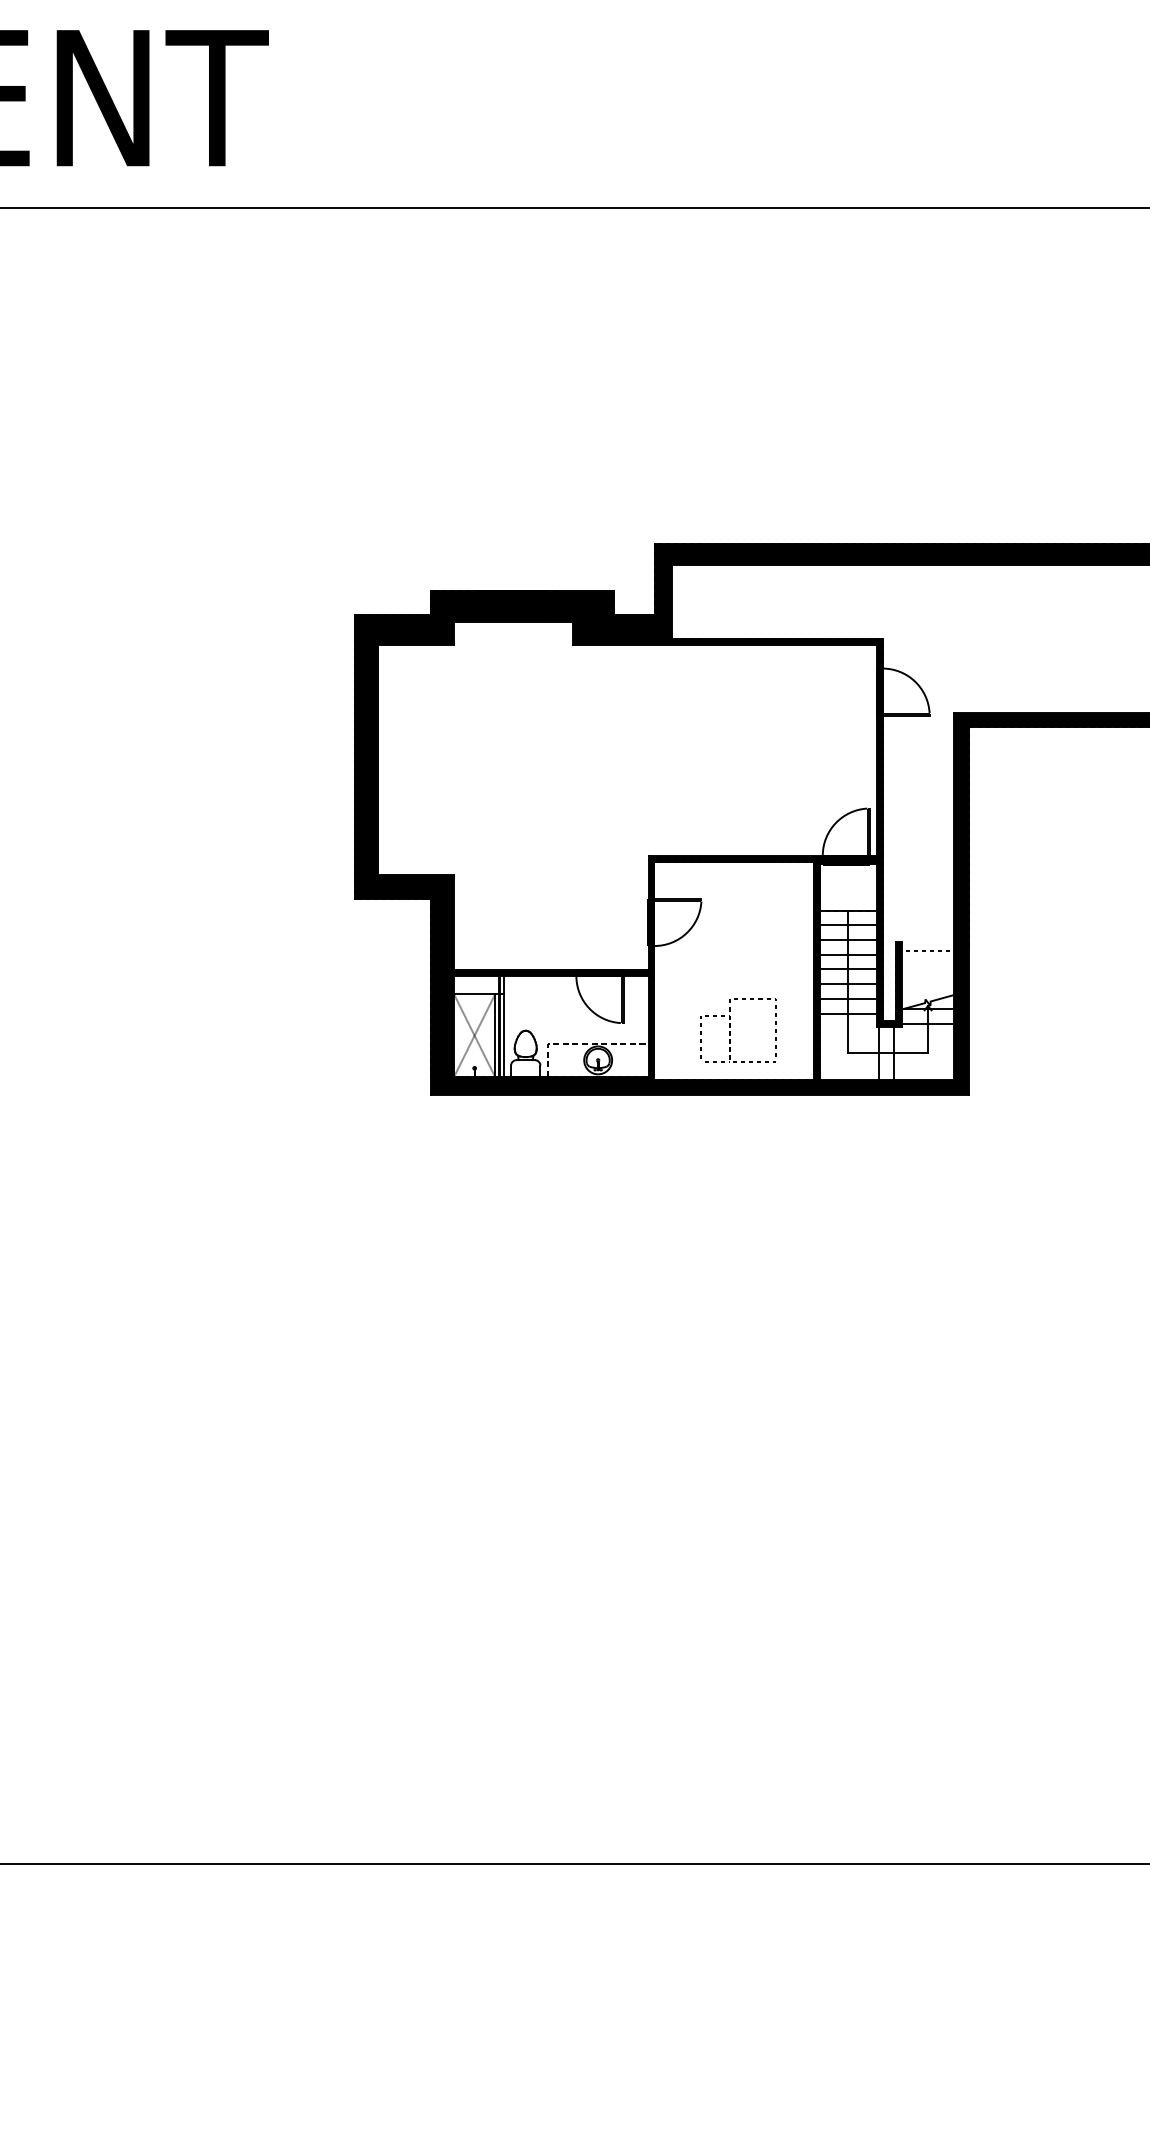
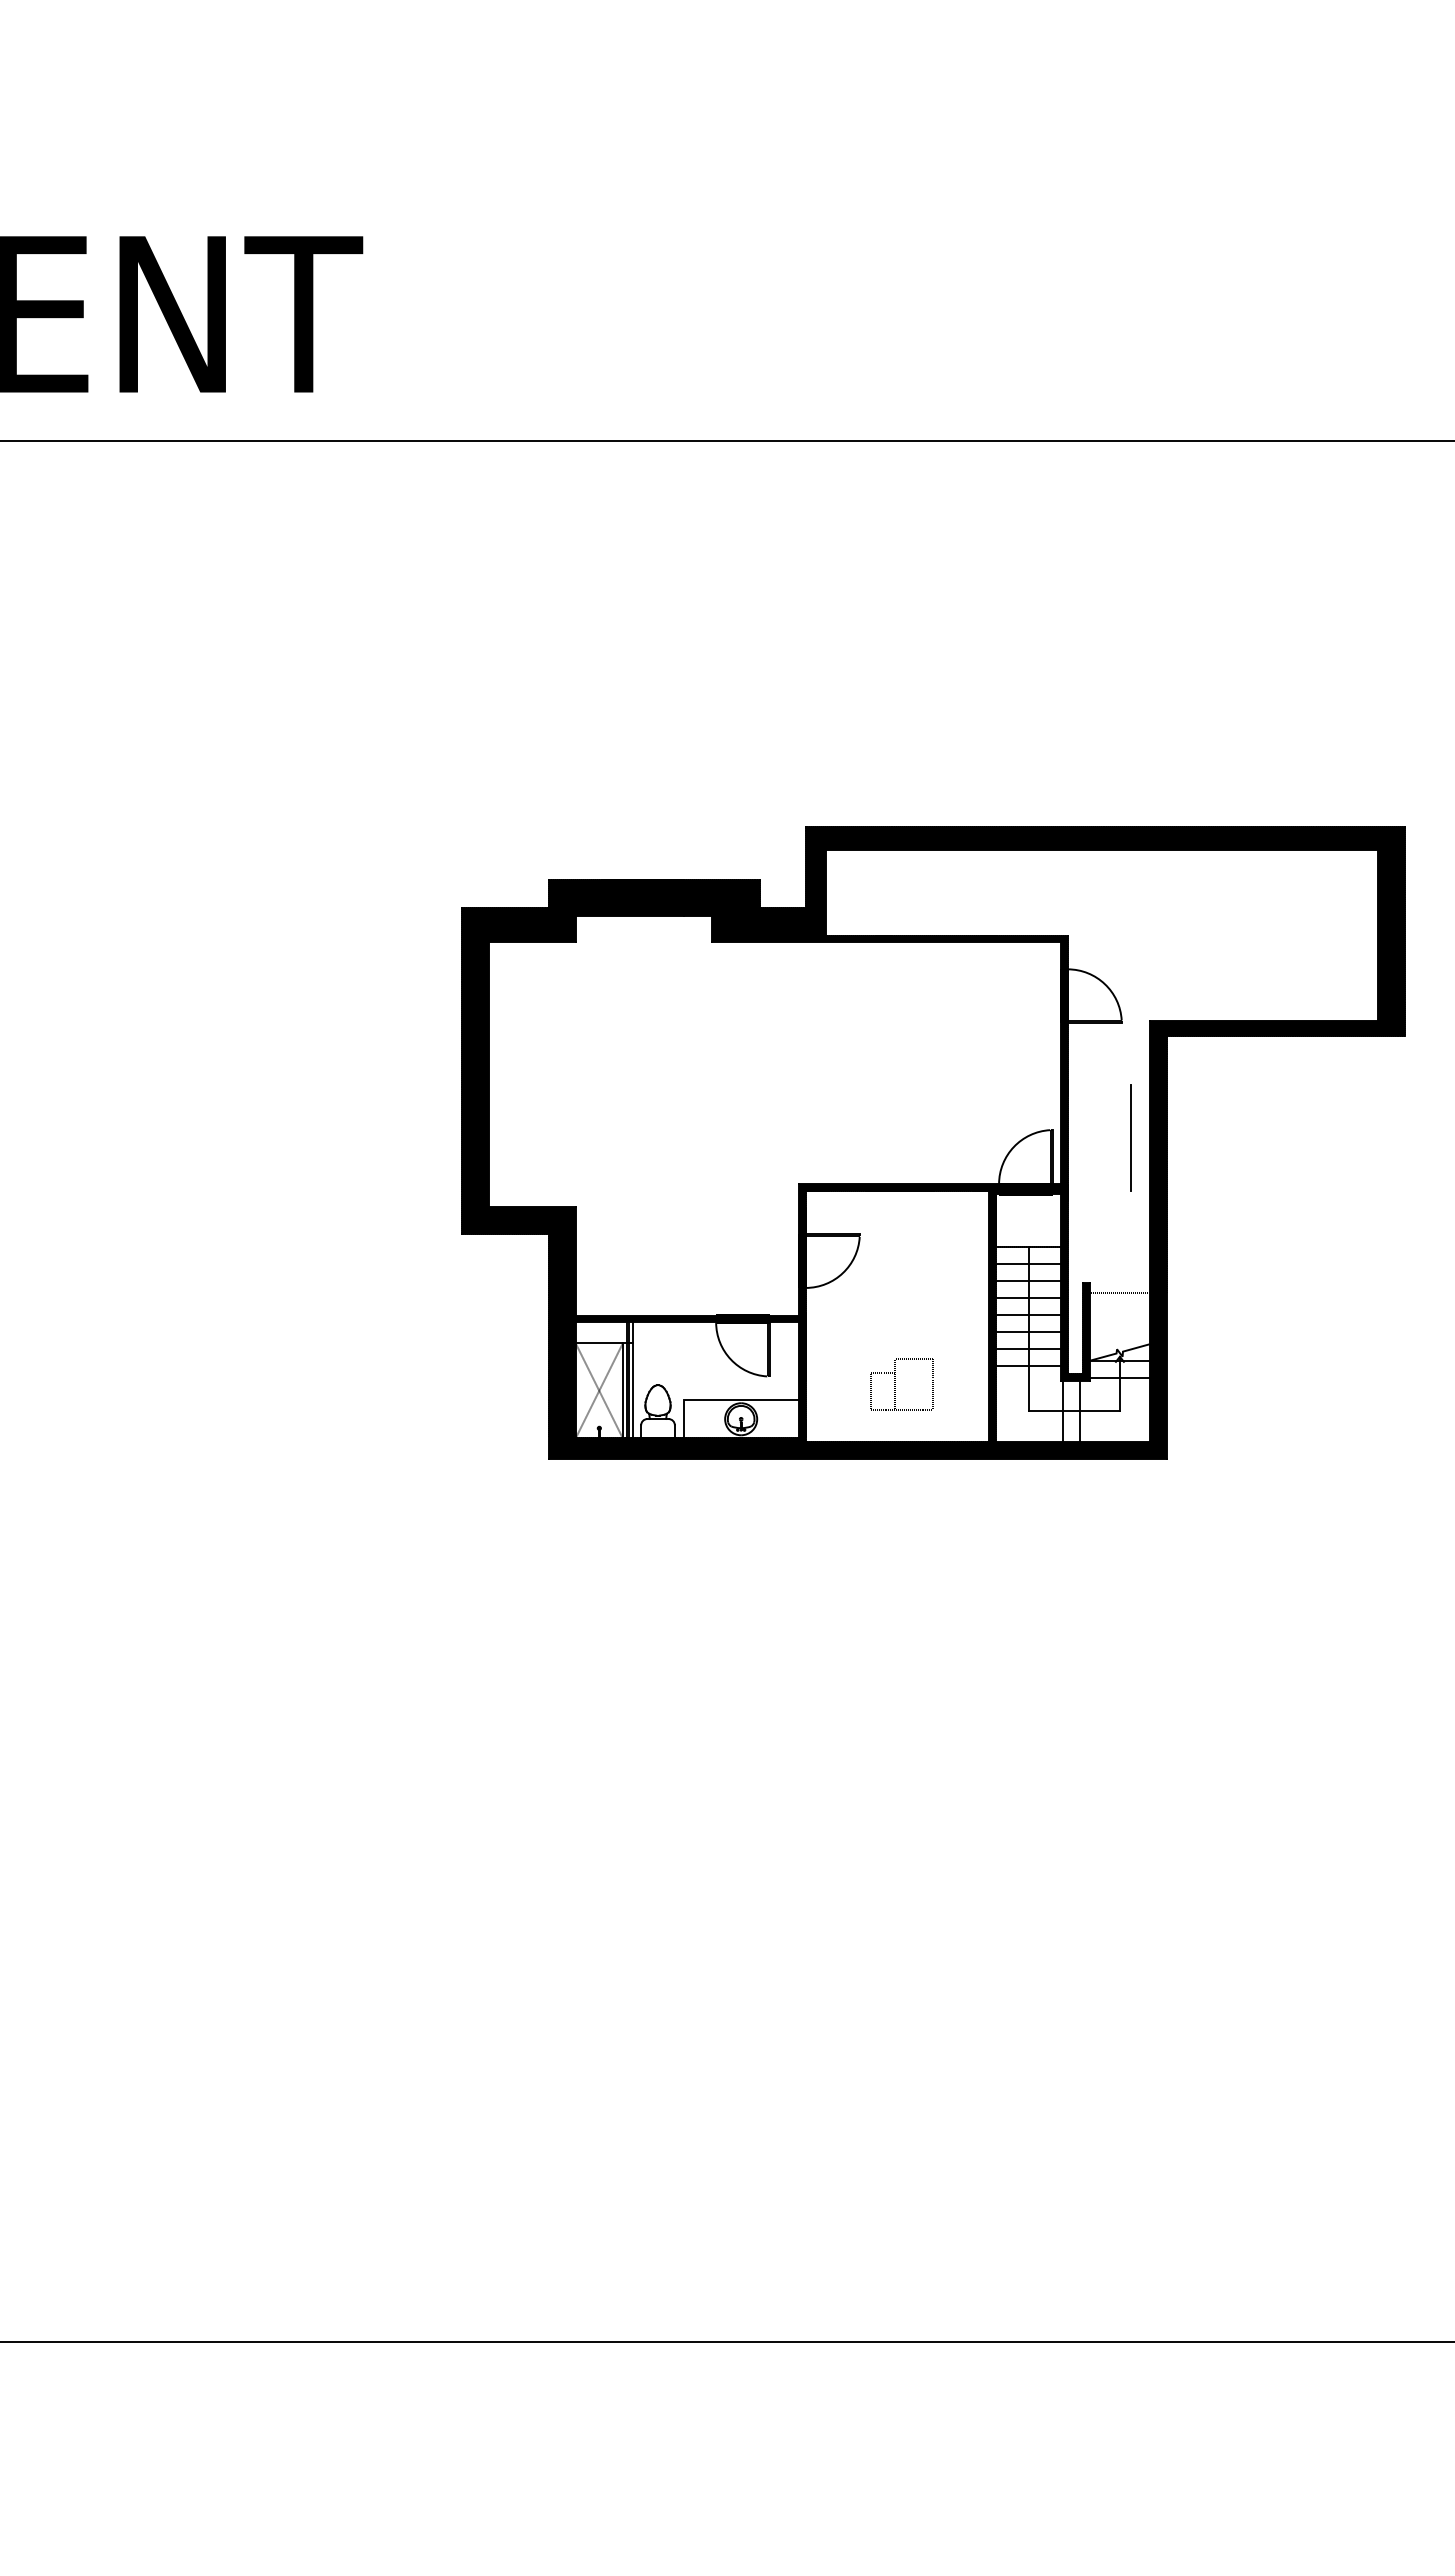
line: (938, 815) -> (1131, 1137), added
part: (737, 1030) -> (901, 1384), size x0.71
line: (581, 1044) -> (721, 1400), dashed -> solid

